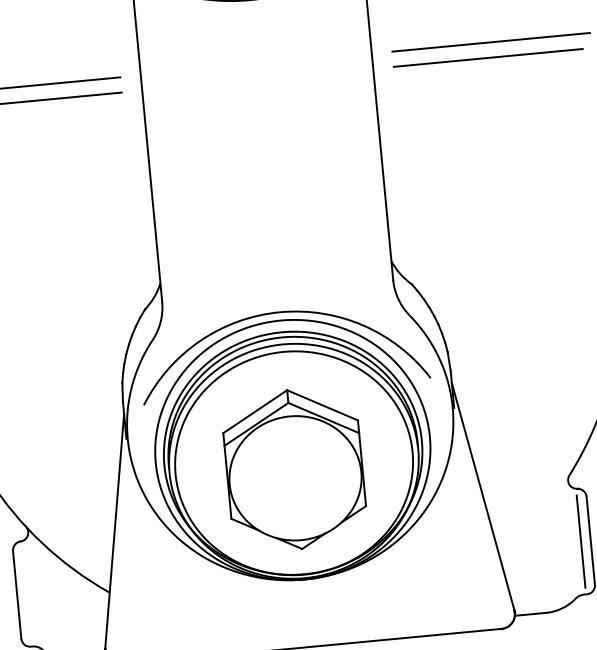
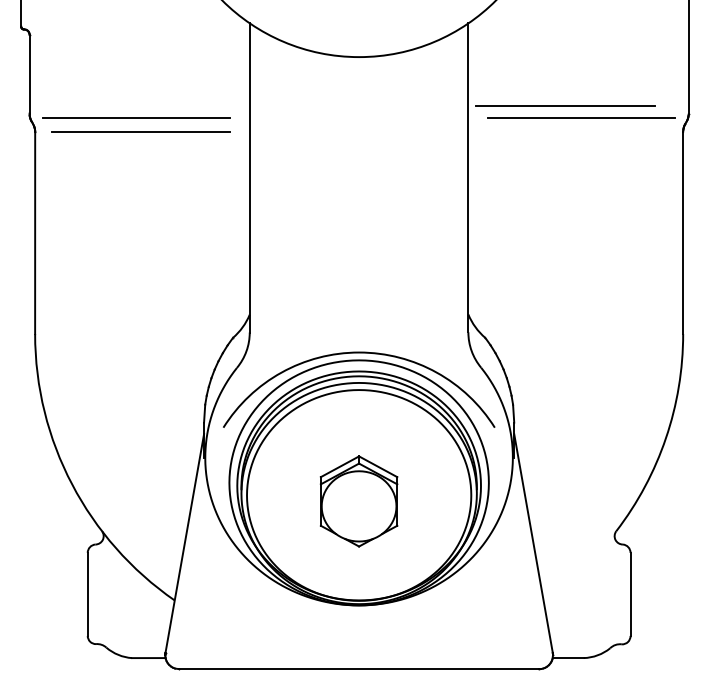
line: (488, 56) -> (565, 105), moved
part: (294, 469) -> (358, 501), size x0.6
line: (581, 541) -> (621, 594), removed

